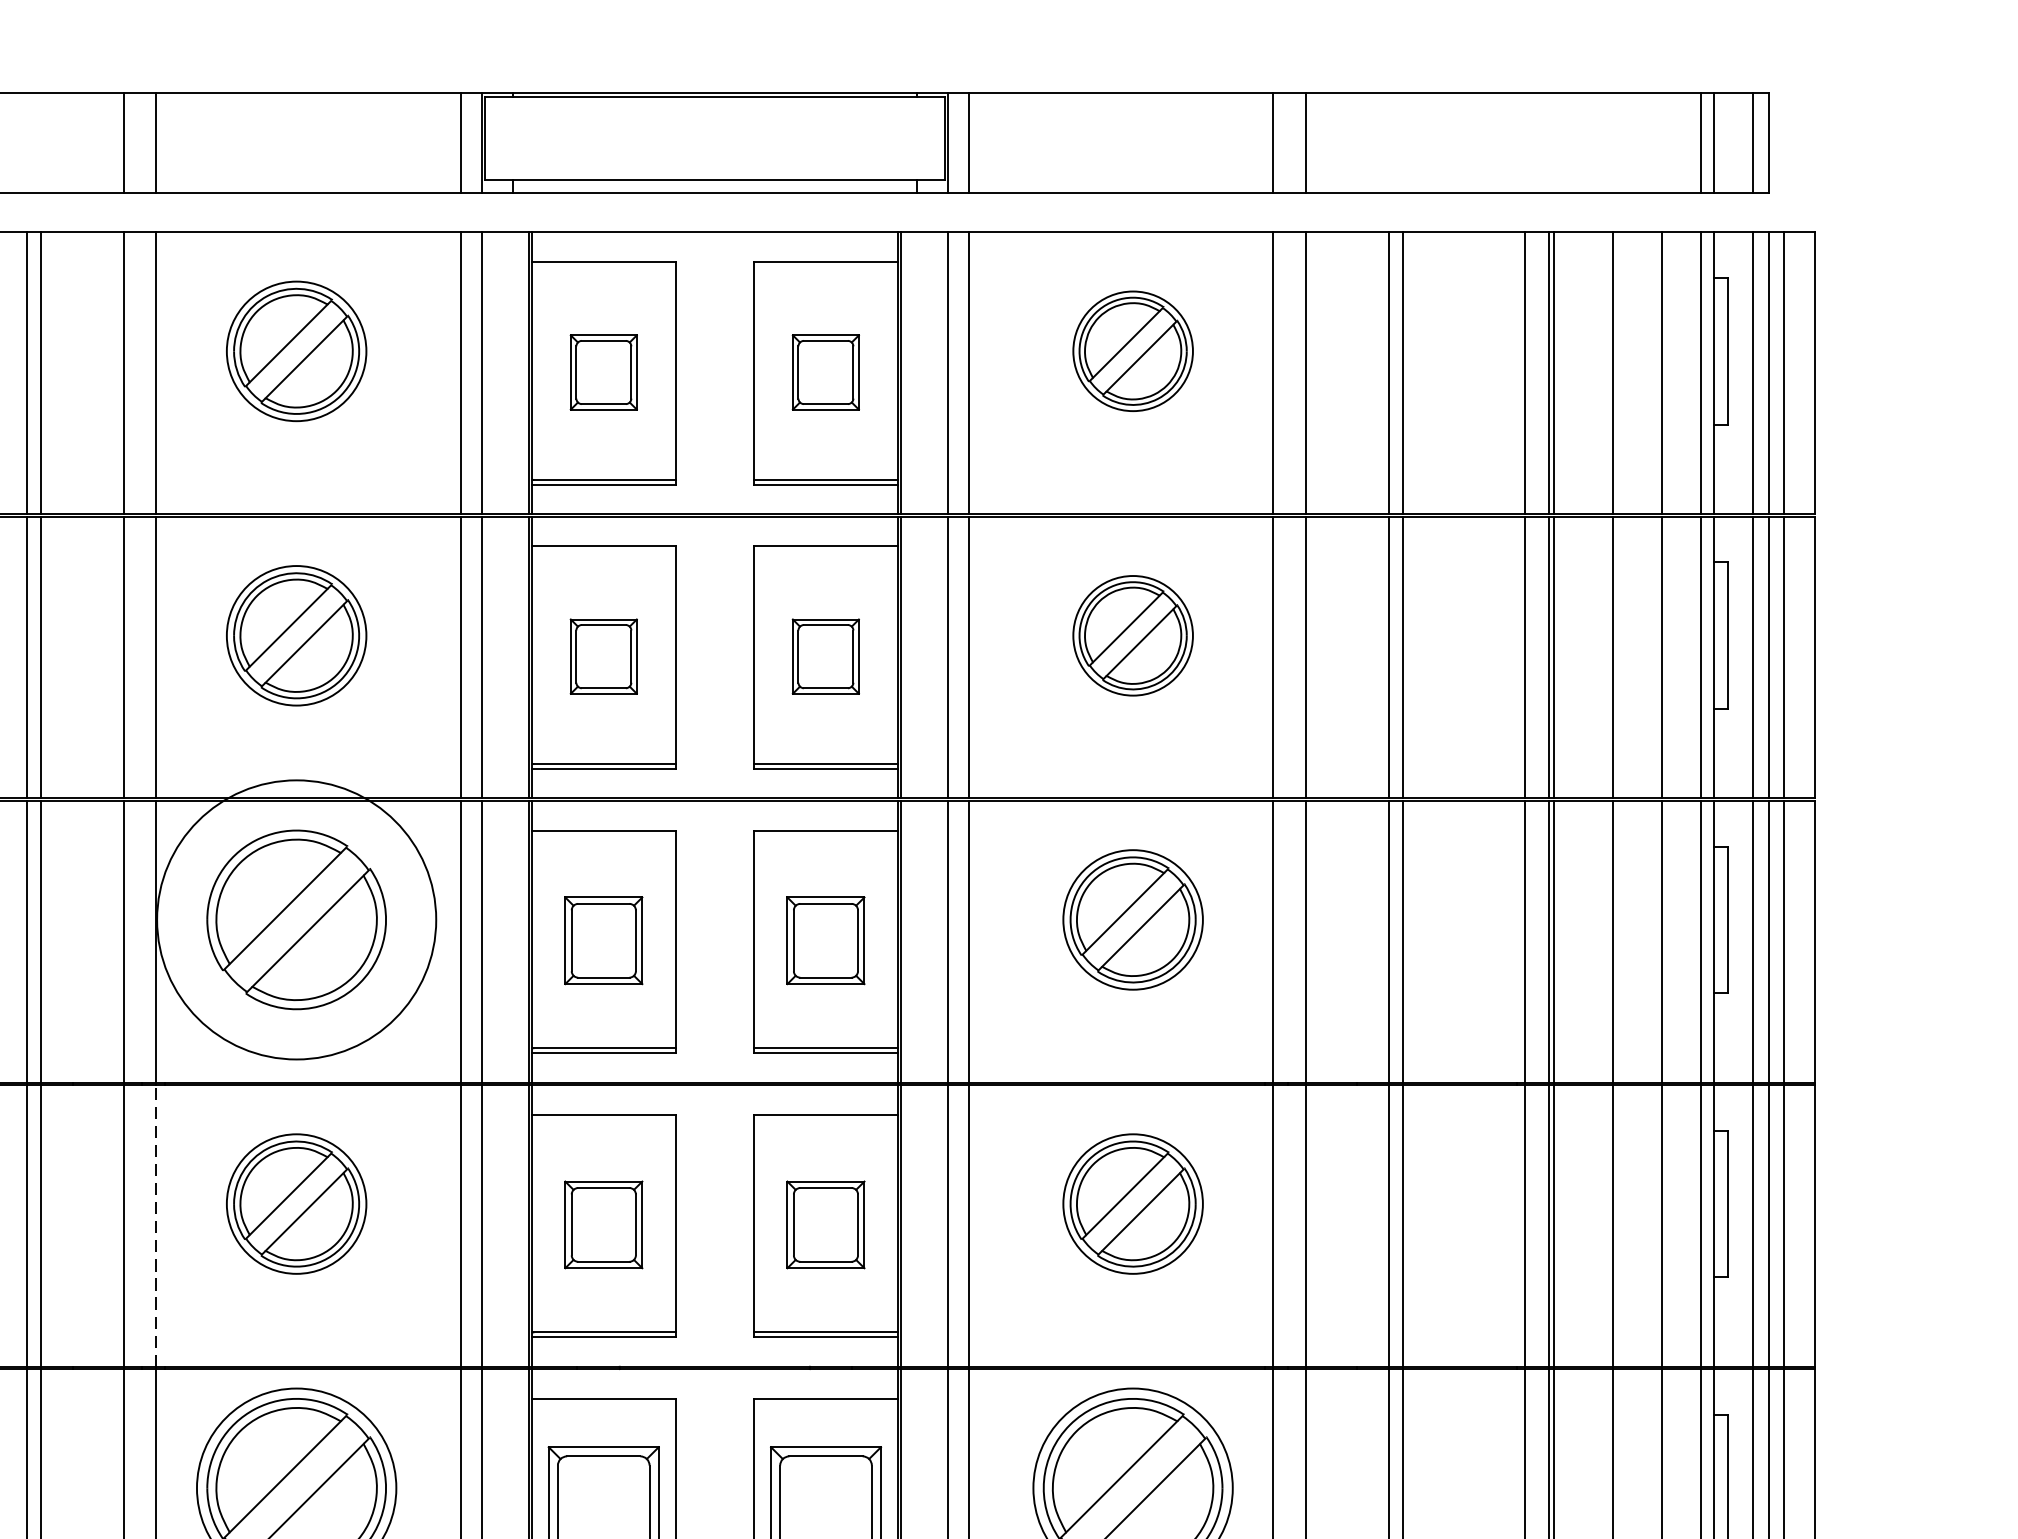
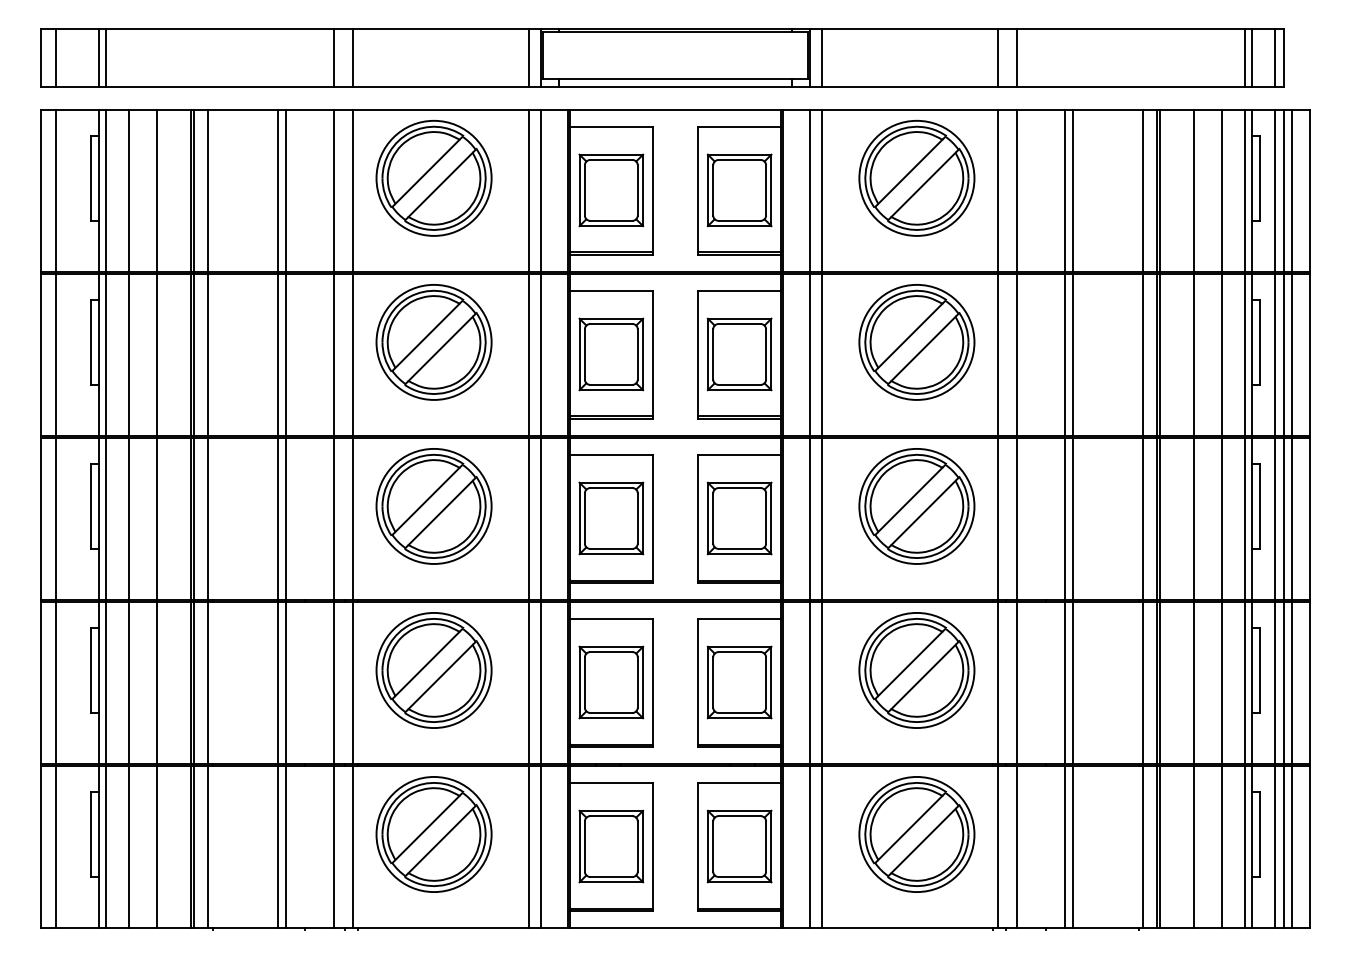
part: (295, 350) -> (433, 177), size x1.43
part: (1132, 350) -> (916, 177), size x1.67
part: (604, 372) -> (611, 190), size x1.67
part: (825, 372) -> (739, 190), size x1.67
part: (295, 635) -> (433, 342), size x1.43
part: (1132, 635) -> (916, 342), size x1.67
part: (604, 656) -> (611, 354), size x1.67
part: (825, 656) -> (739, 354), size x1.67
circle: (295, 918) -> (433, 505), size x0.71
part: (1132, 920) -> (916, 506), size x1.43
part: (604, 940) -> (611, 518), size x1.43
part: (825, 940) -> (739, 518), size x1.43
part: (295, 1204) -> (433, 670), size x1.43
part: (1132, 1204) -> (916, 670), size x1.43
line: (157, 1224) -> (353, 682), dashed -> solid
part: (604, 1224) -> (611, 682), size x1.43
part: (825, 1224) -> (739, 682), size x1.43

